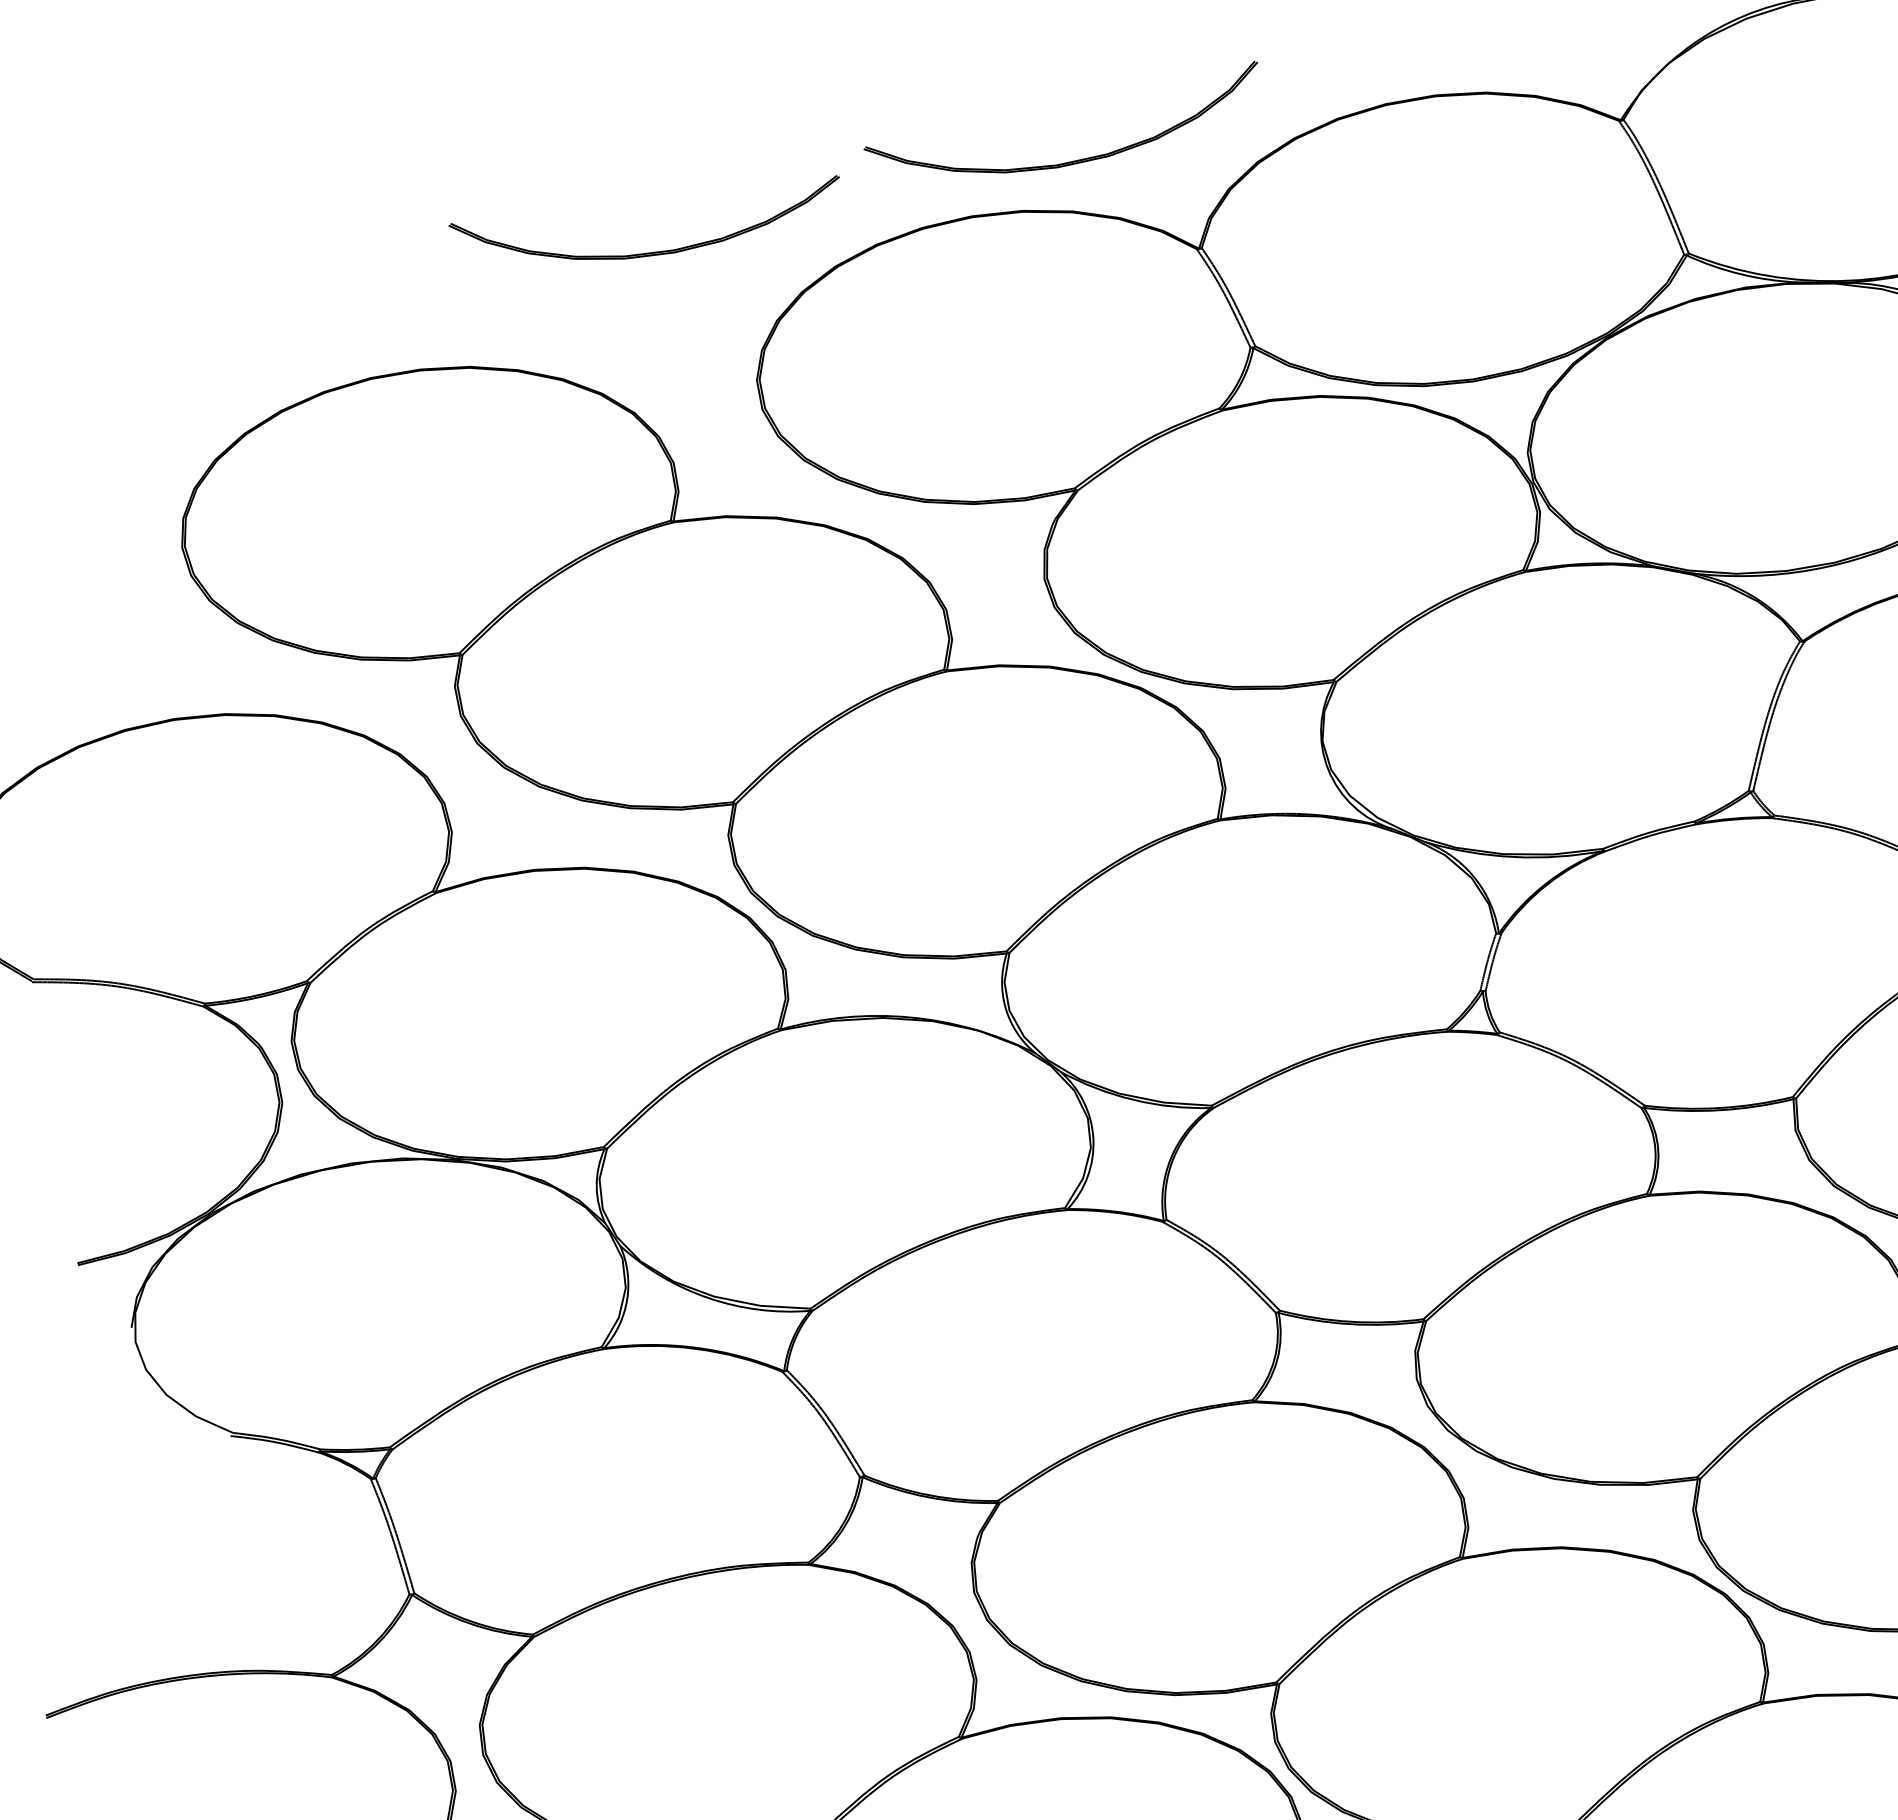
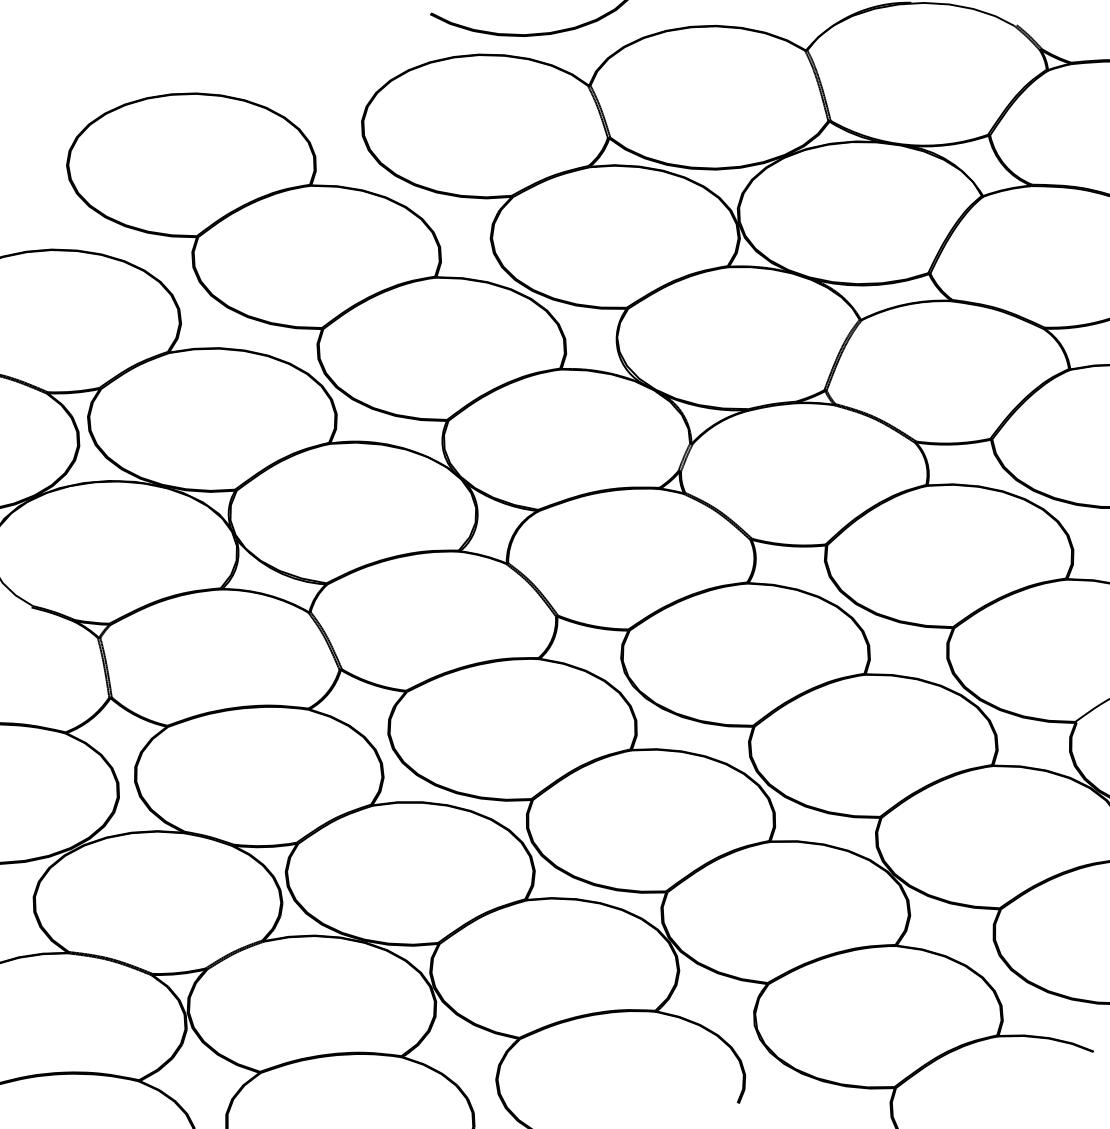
part: (649, 251) -> (317, 50), removed

